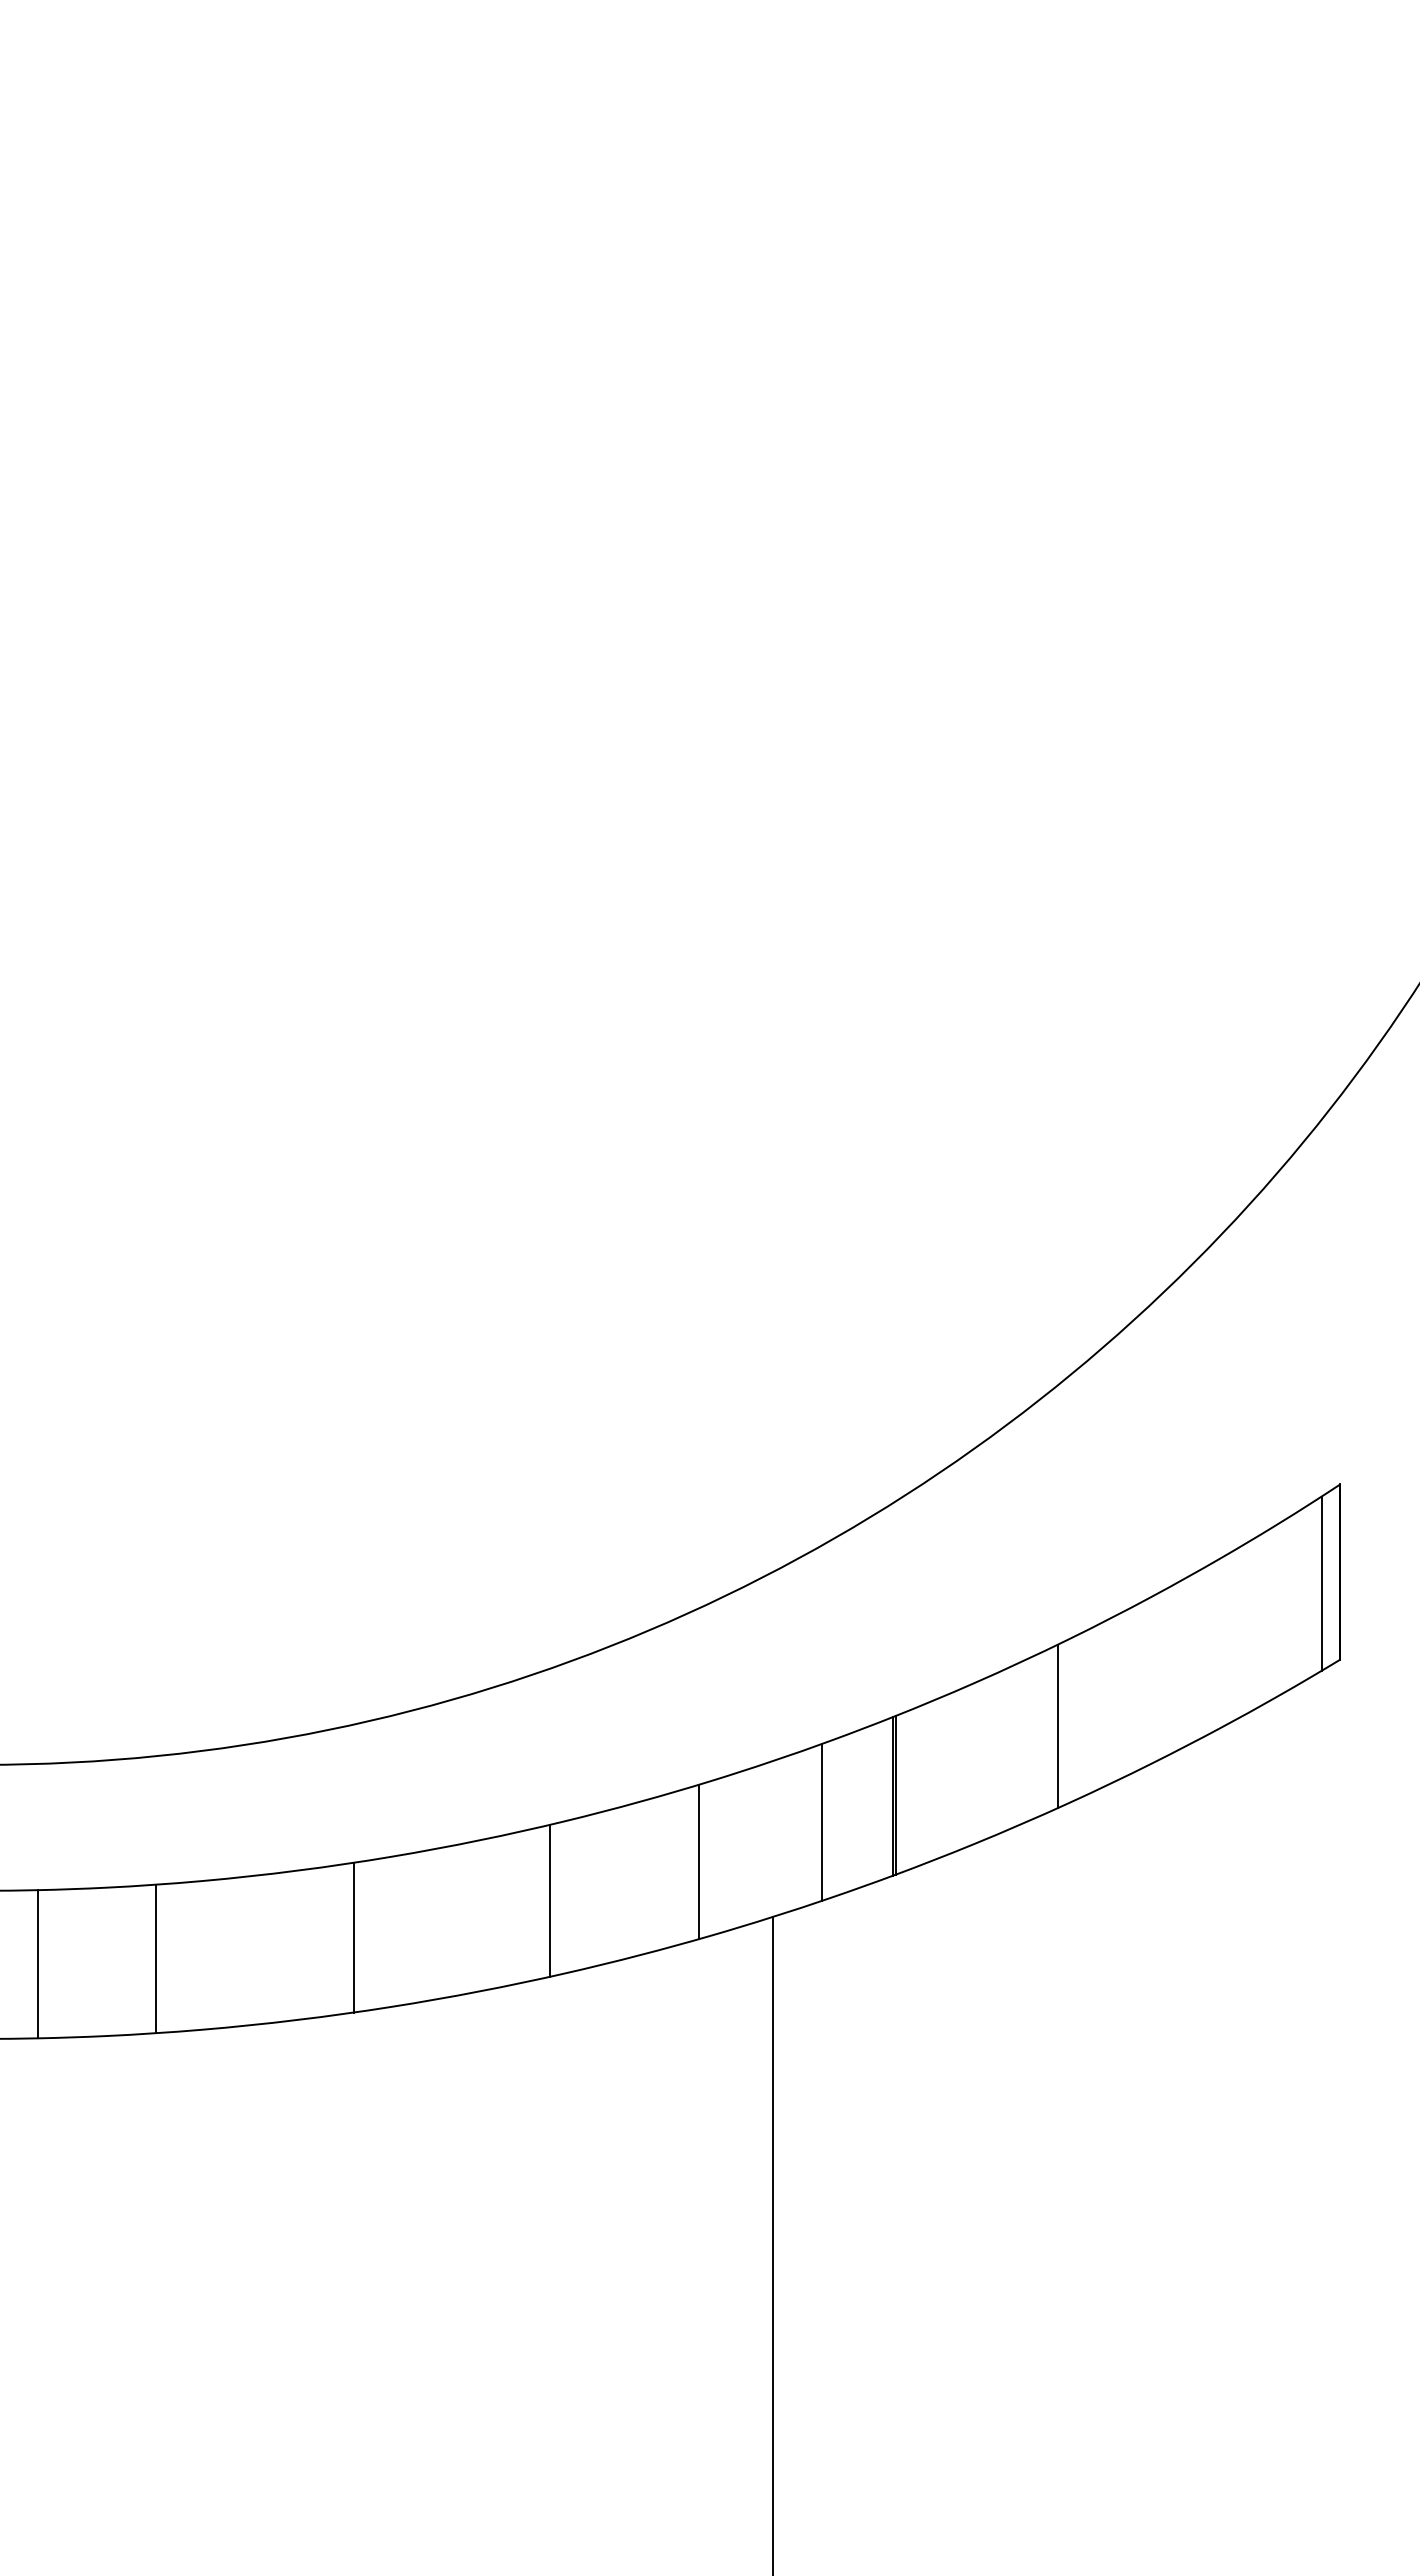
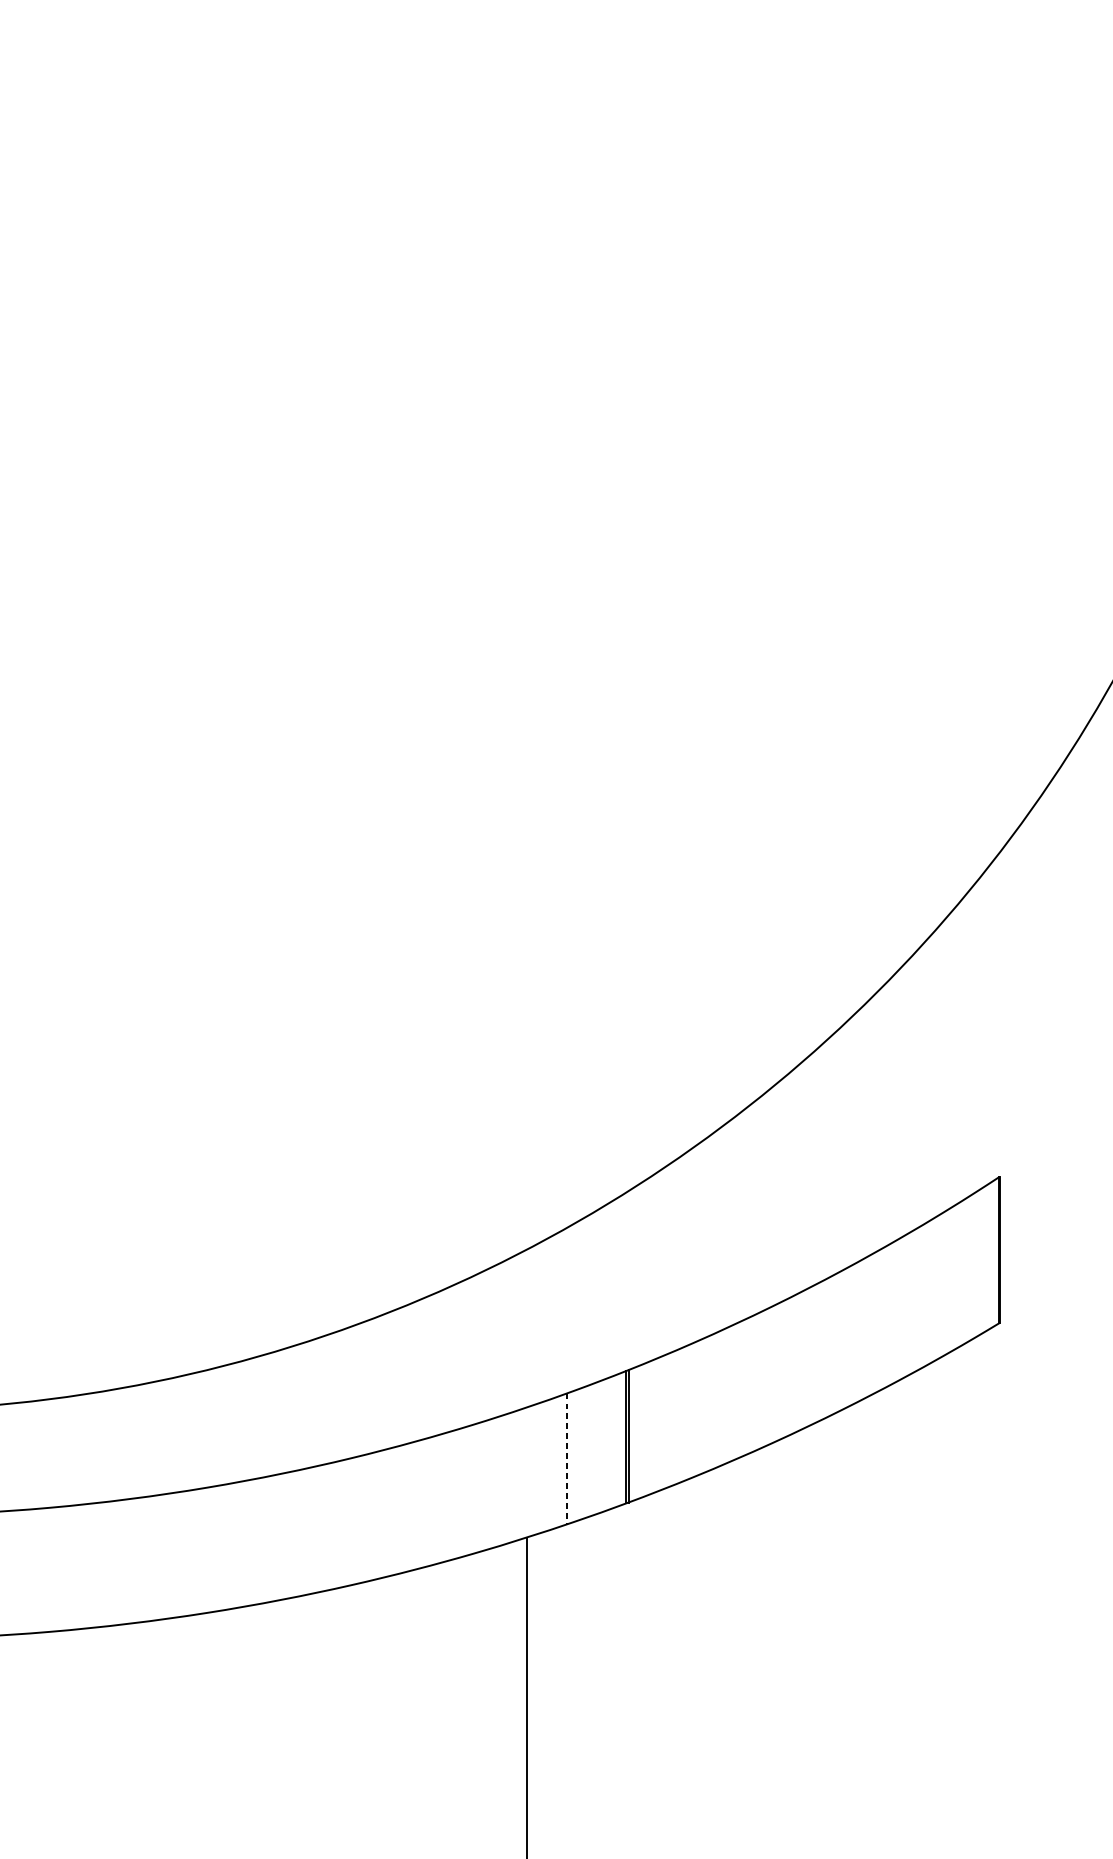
line: (1321, 1583) -> (983, 1259), removed
line: (1057, 1726) -> (763, 1378), removed
line: (821, 1823) -> (566, 1459), solid -> dashed
line: (699, 1861) -> (464, 1491), removed
line: (549, 1900) -> (339, 1524), removed
line: (353, 1937) -> (176, 1554), removed
line: (156, 1958) -> (11, 1572), removed

